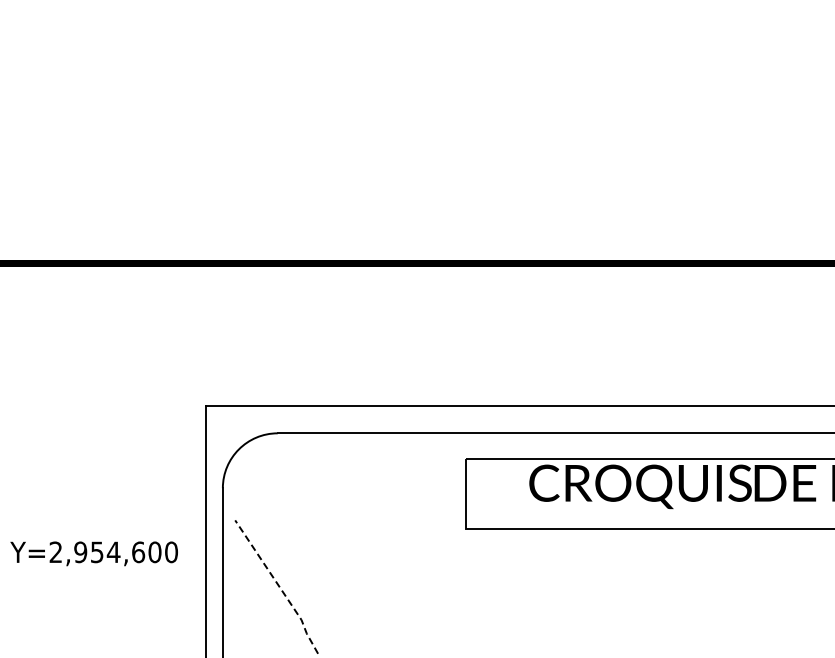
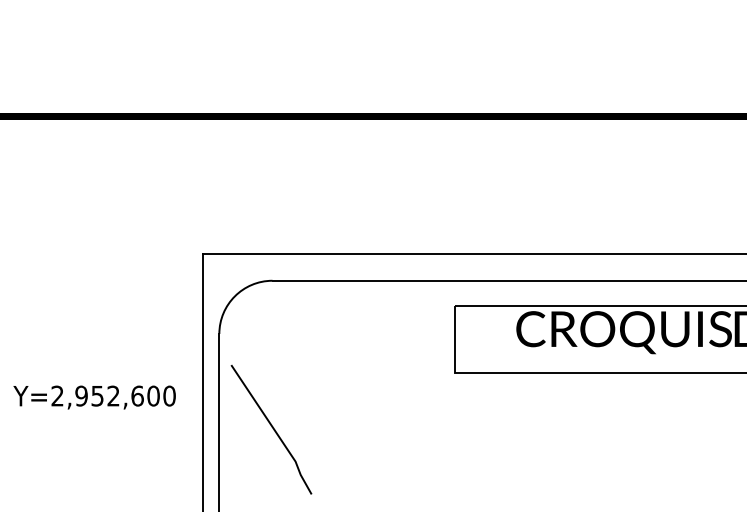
text: (113, 551) -> (113, 395), Y=2,954,600 -> Y=2,952,600
line: (279, 586) -> (274, 429), dashed -> solid

